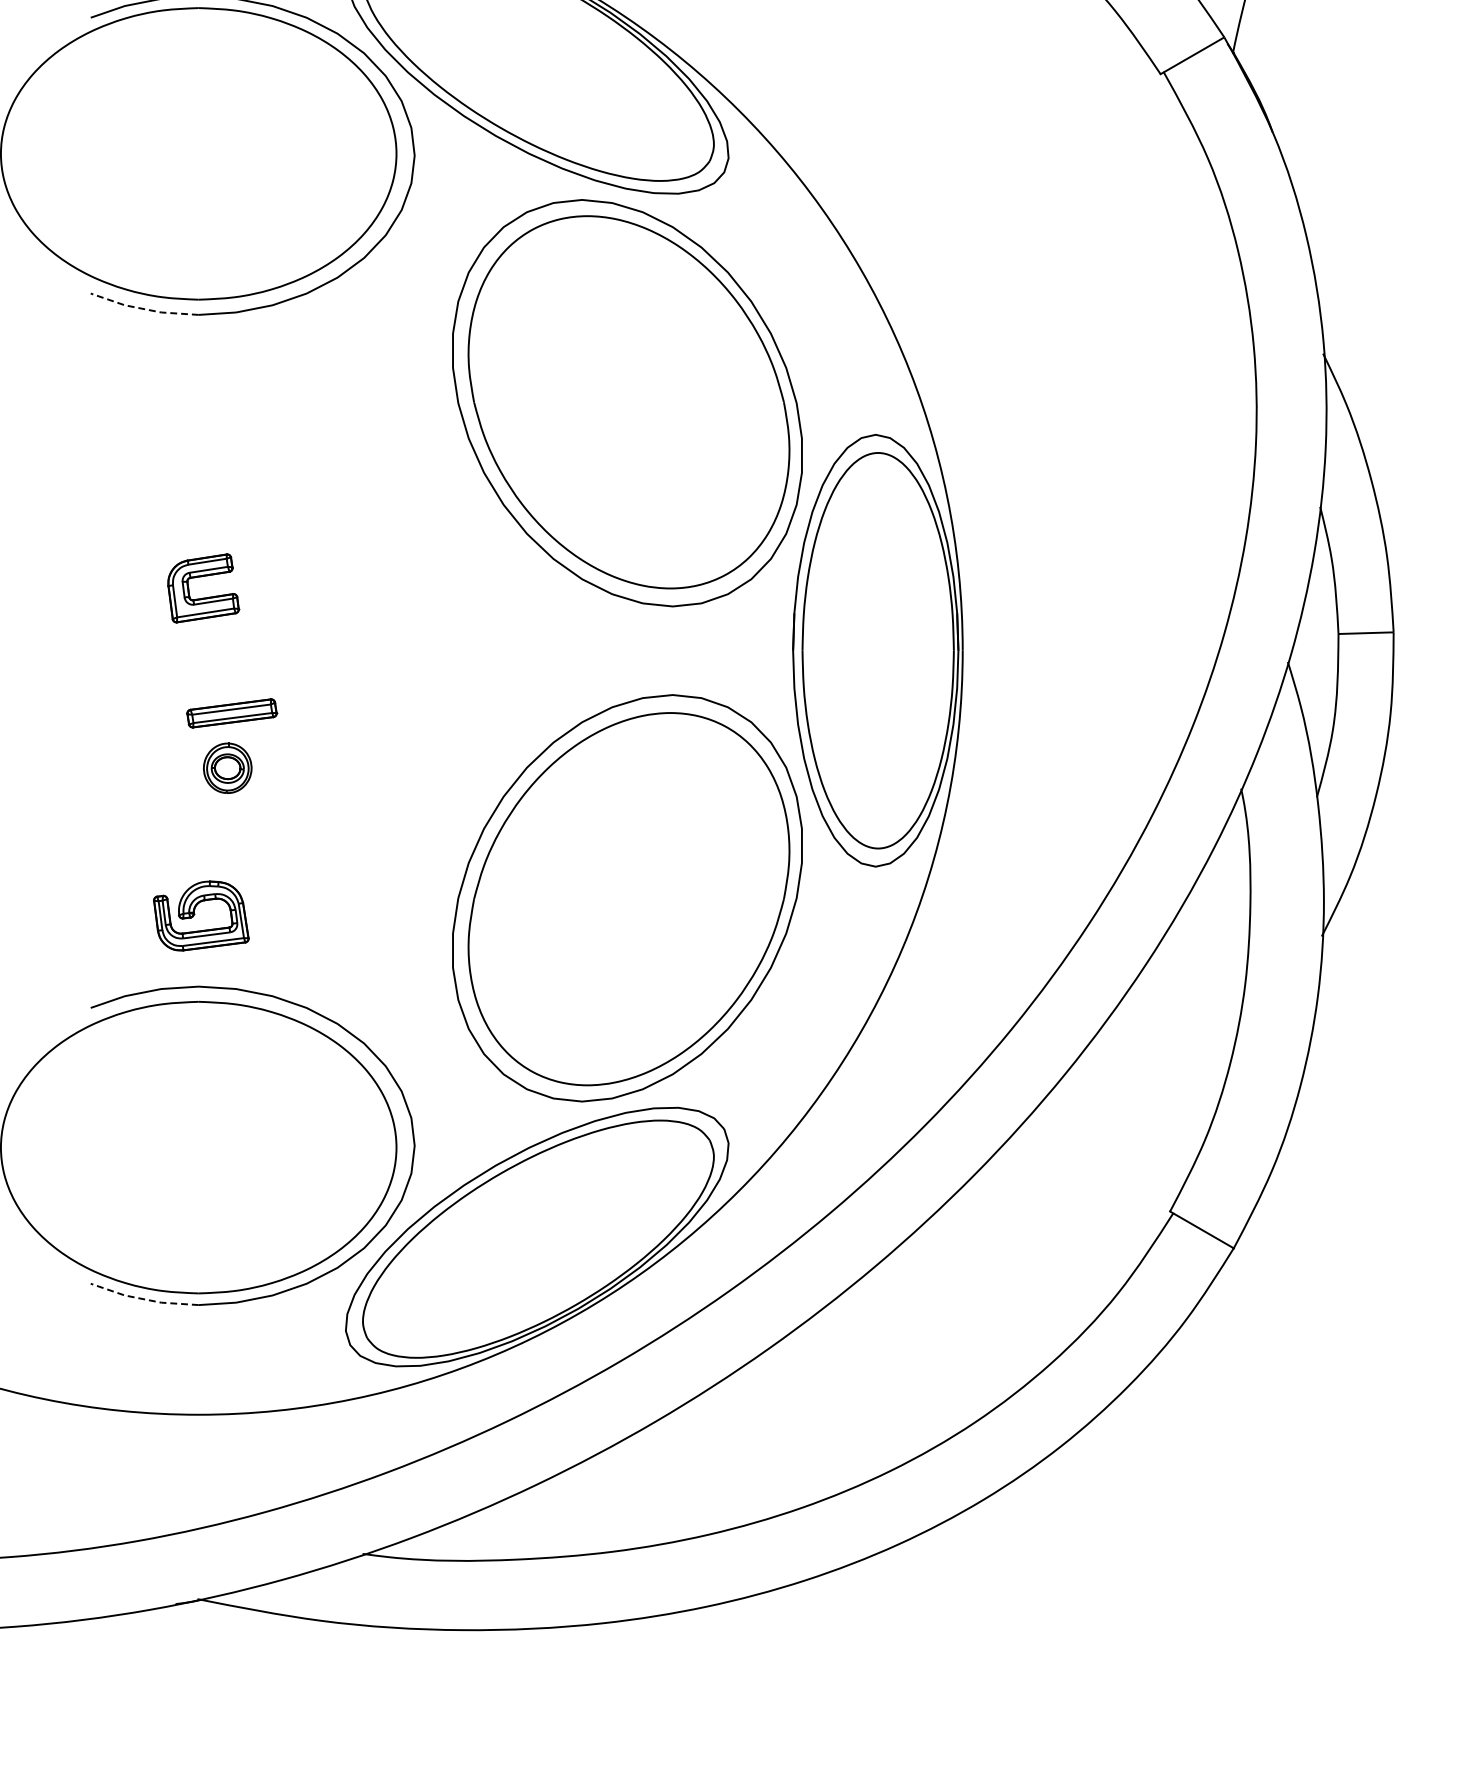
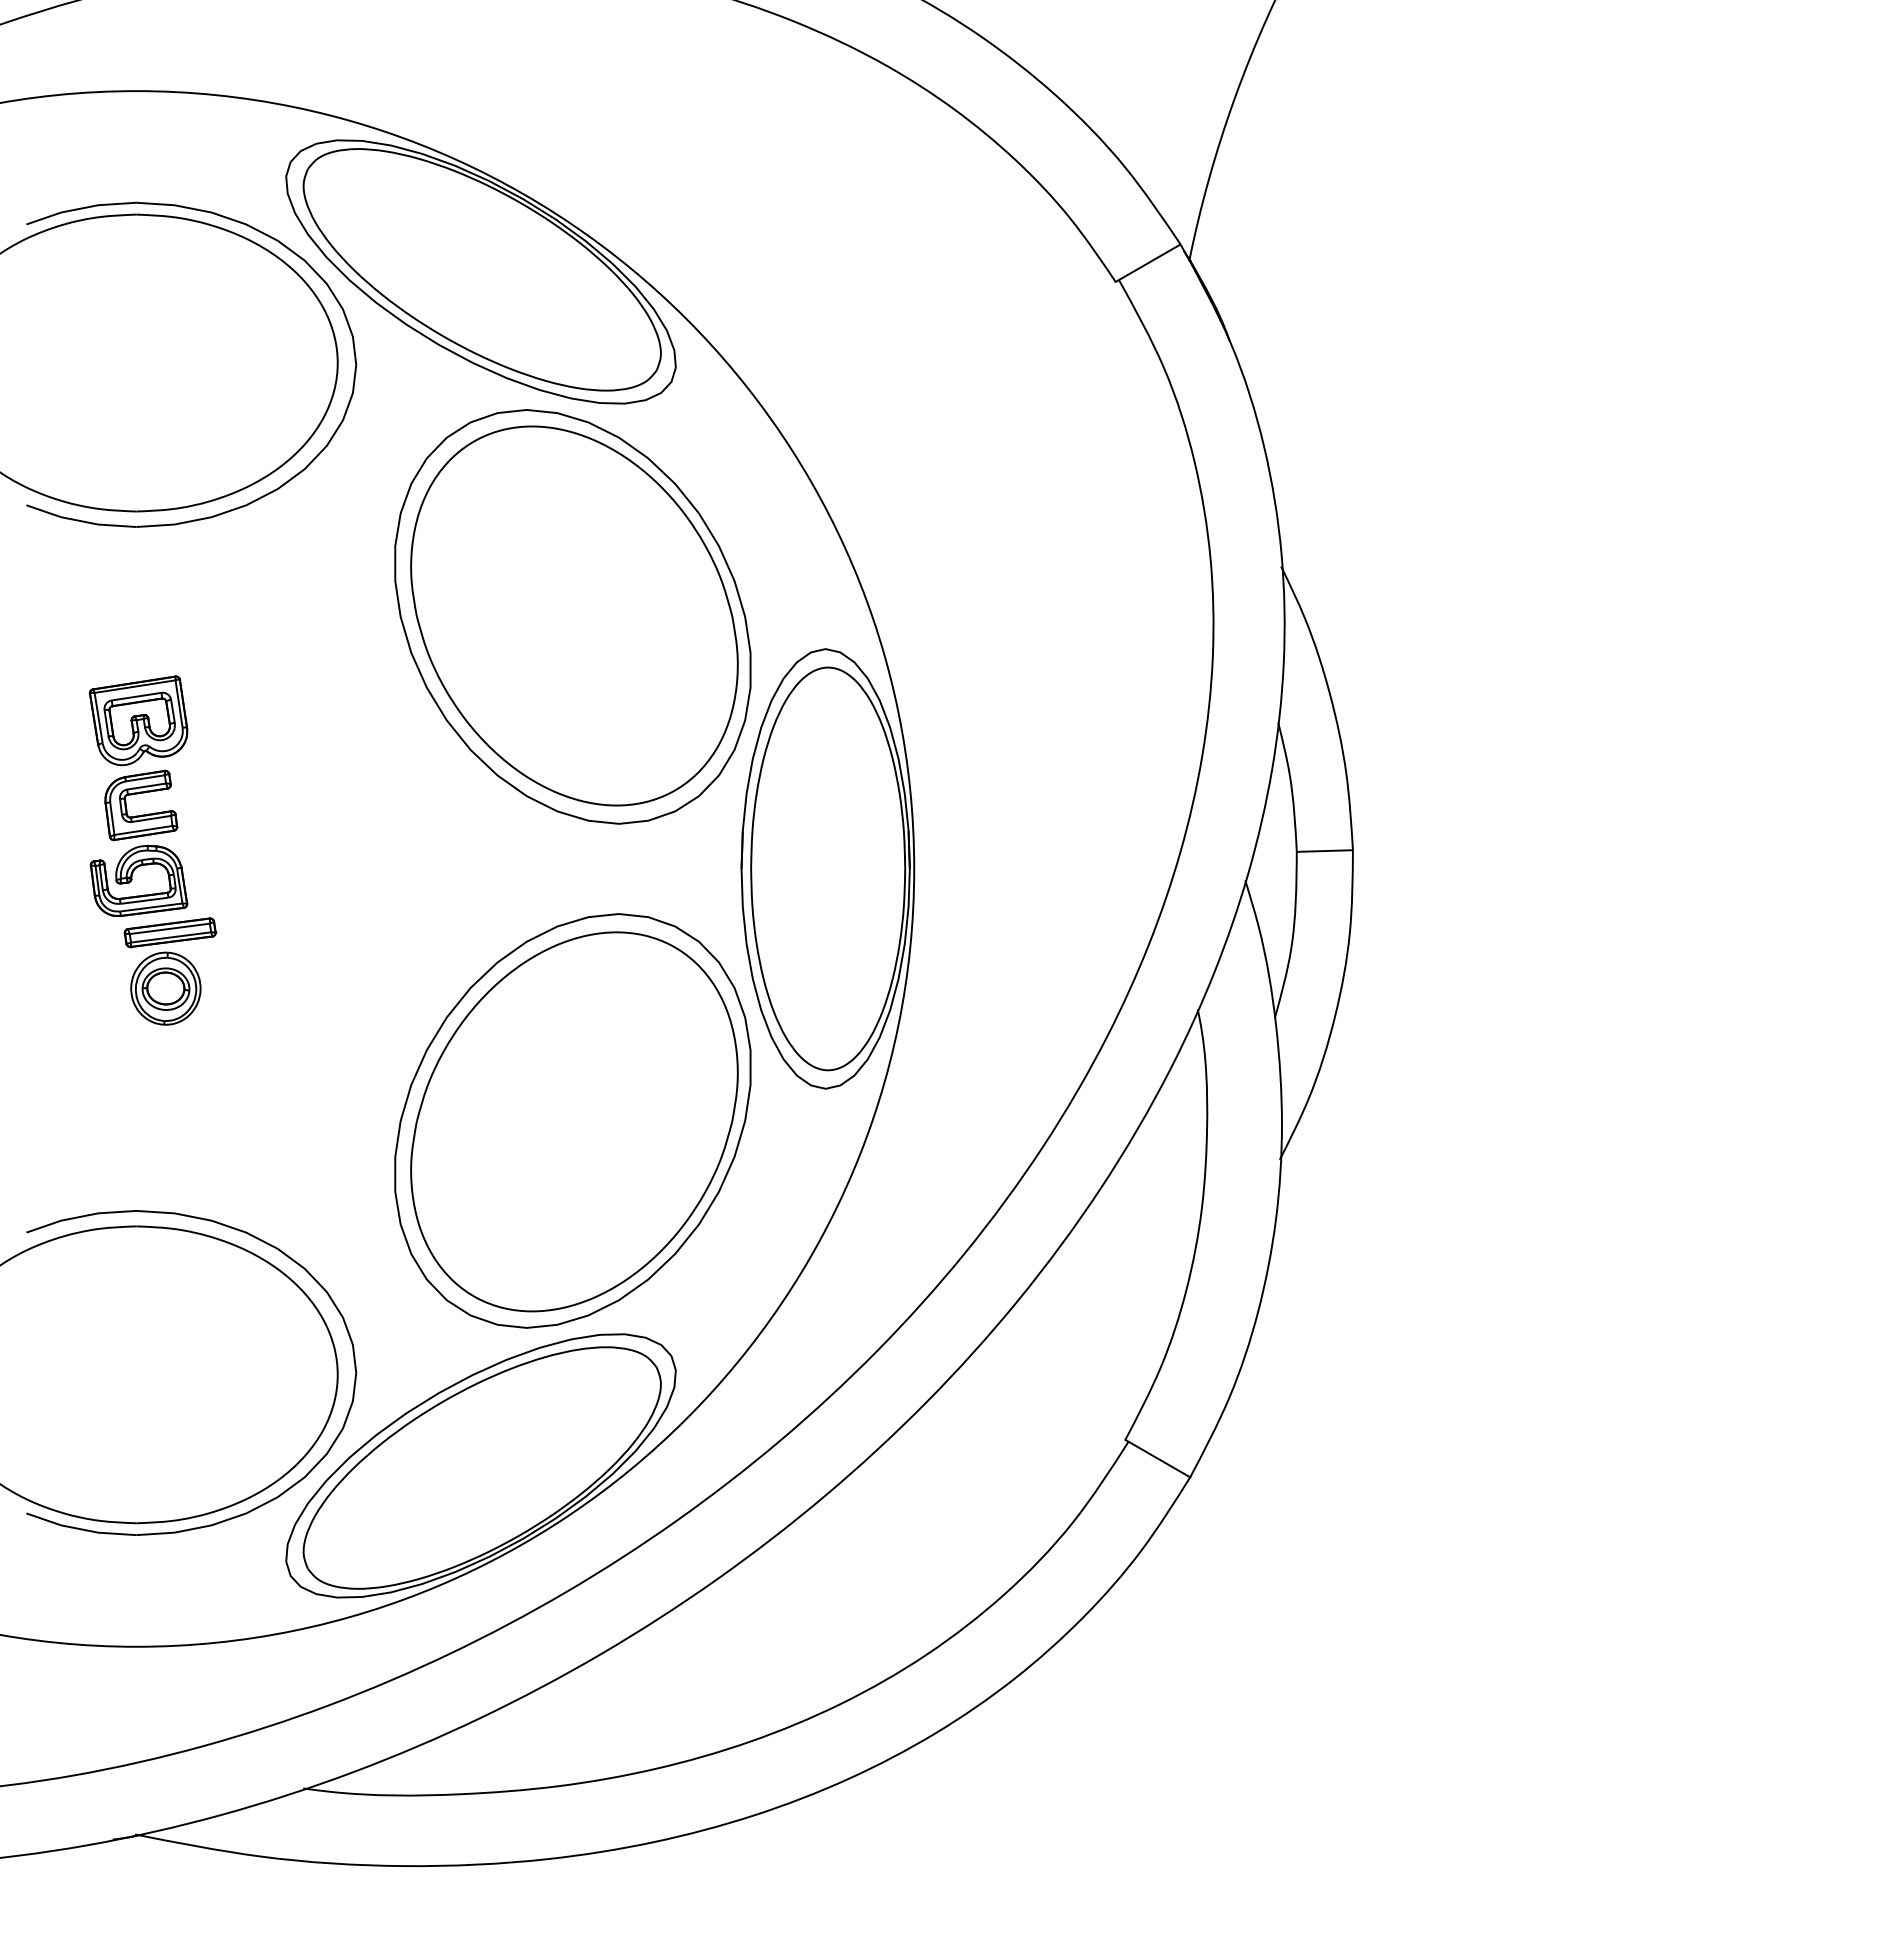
line: (143, 309) -> (80, 521), dashed -> solid
part: (200, 504) -> (138, 720), added
part: (227, 768) -> (165, 988), size x1.43
part: (194, 914) -> (132, 879), moved
line: (143, 1299) -> (80, 1529), dashed -> solid

